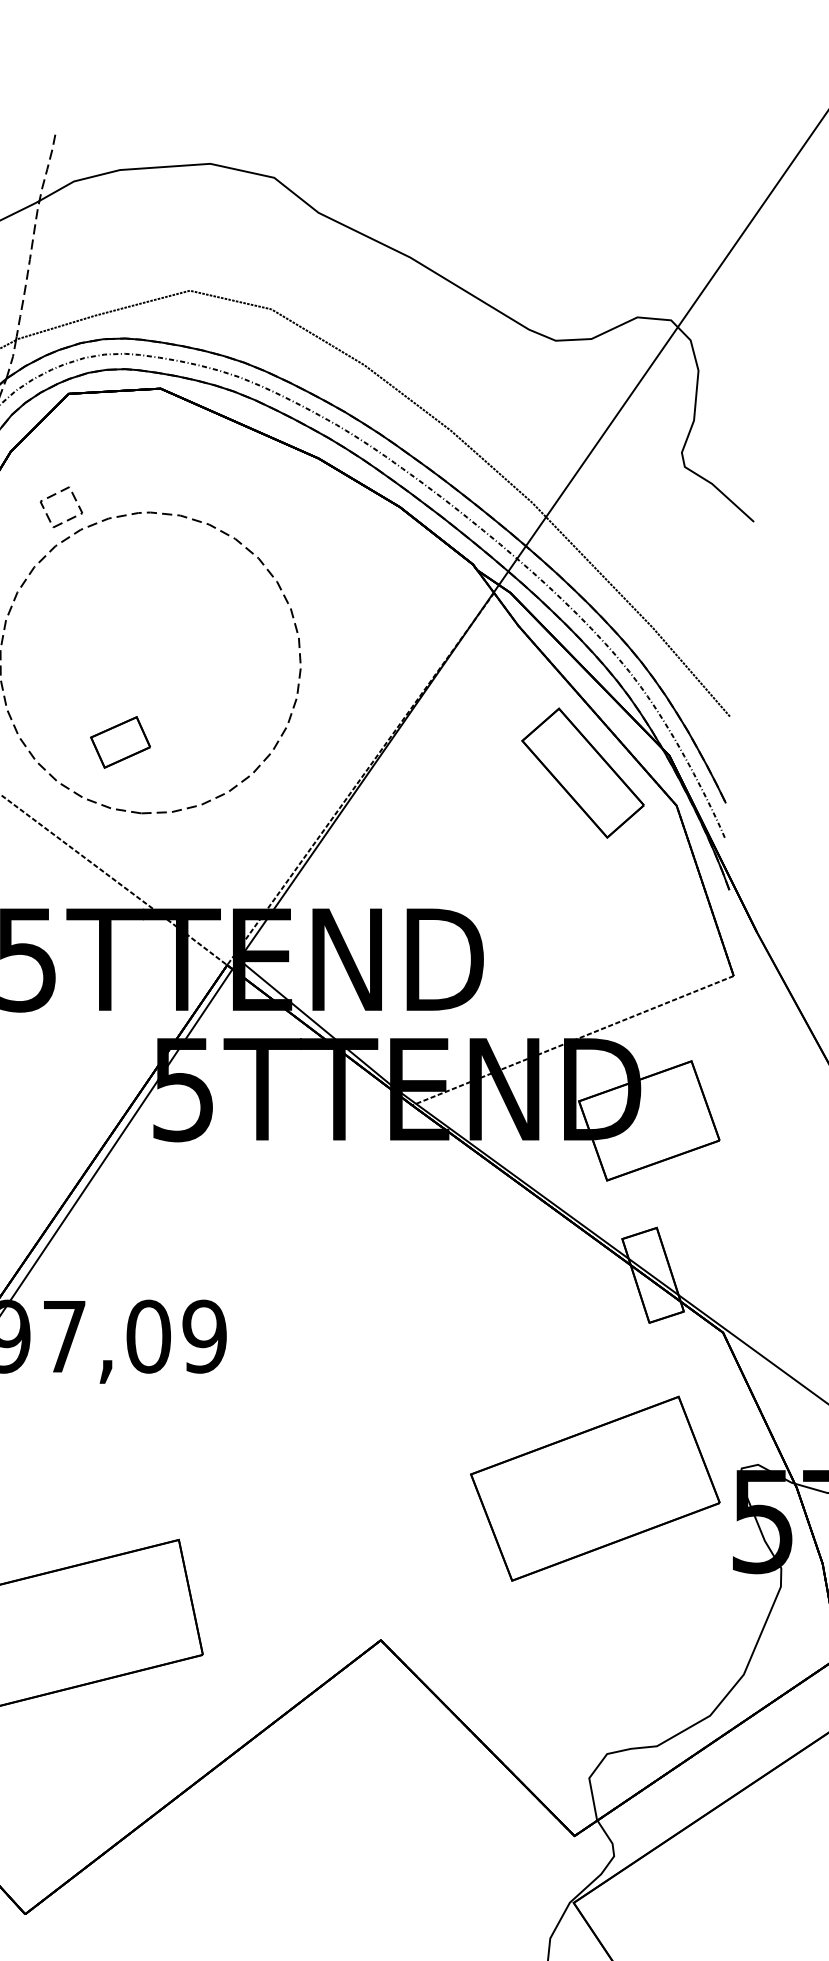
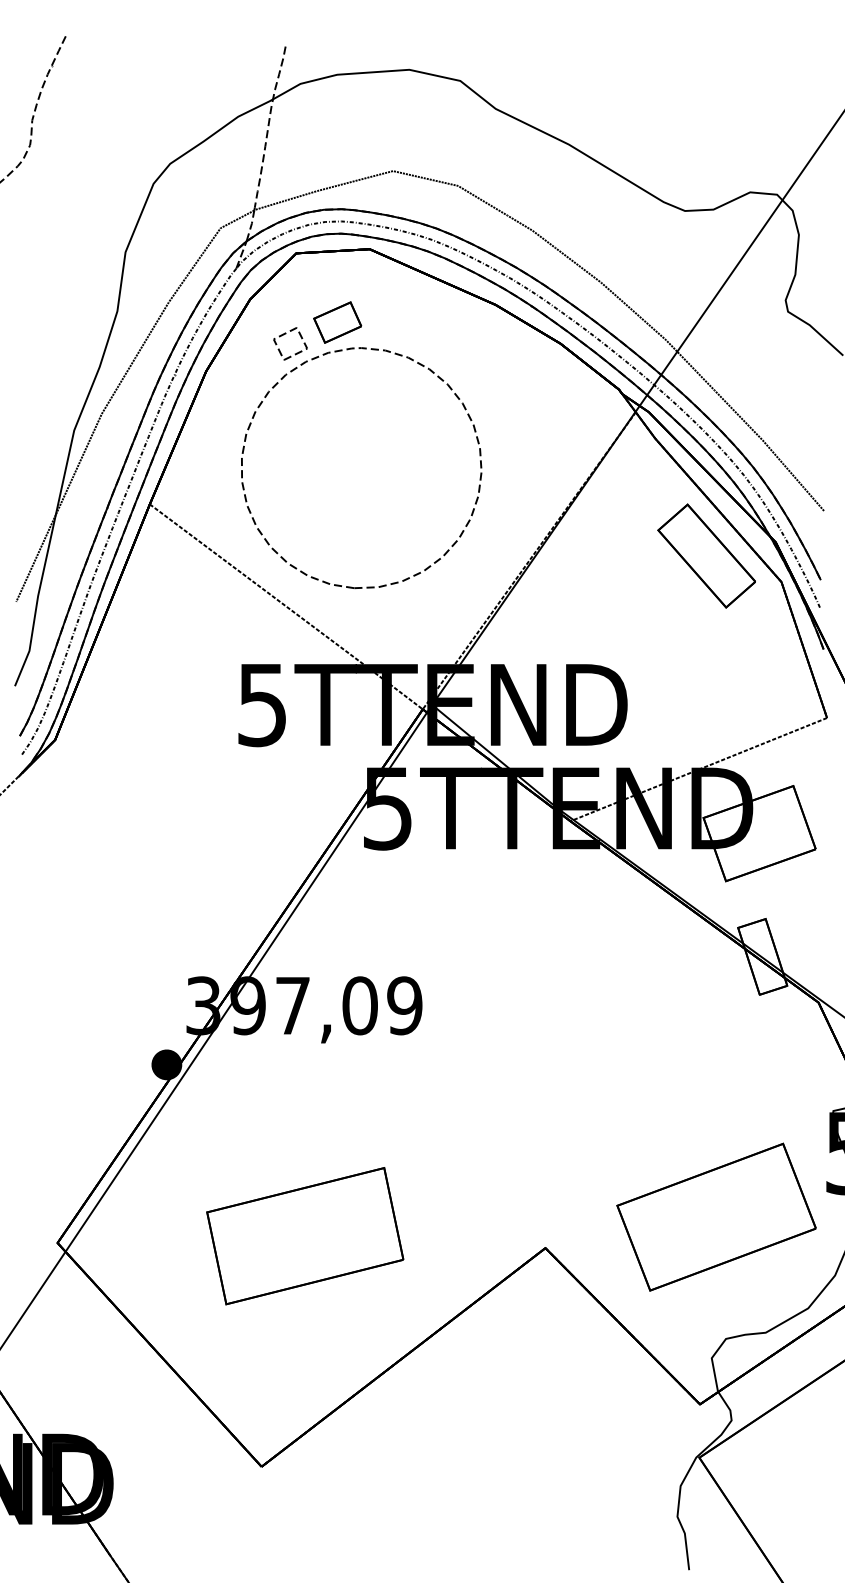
part: (120, 742) -> (337, 322), moved
part: (595, 1487) -> (716, 1216), moved

